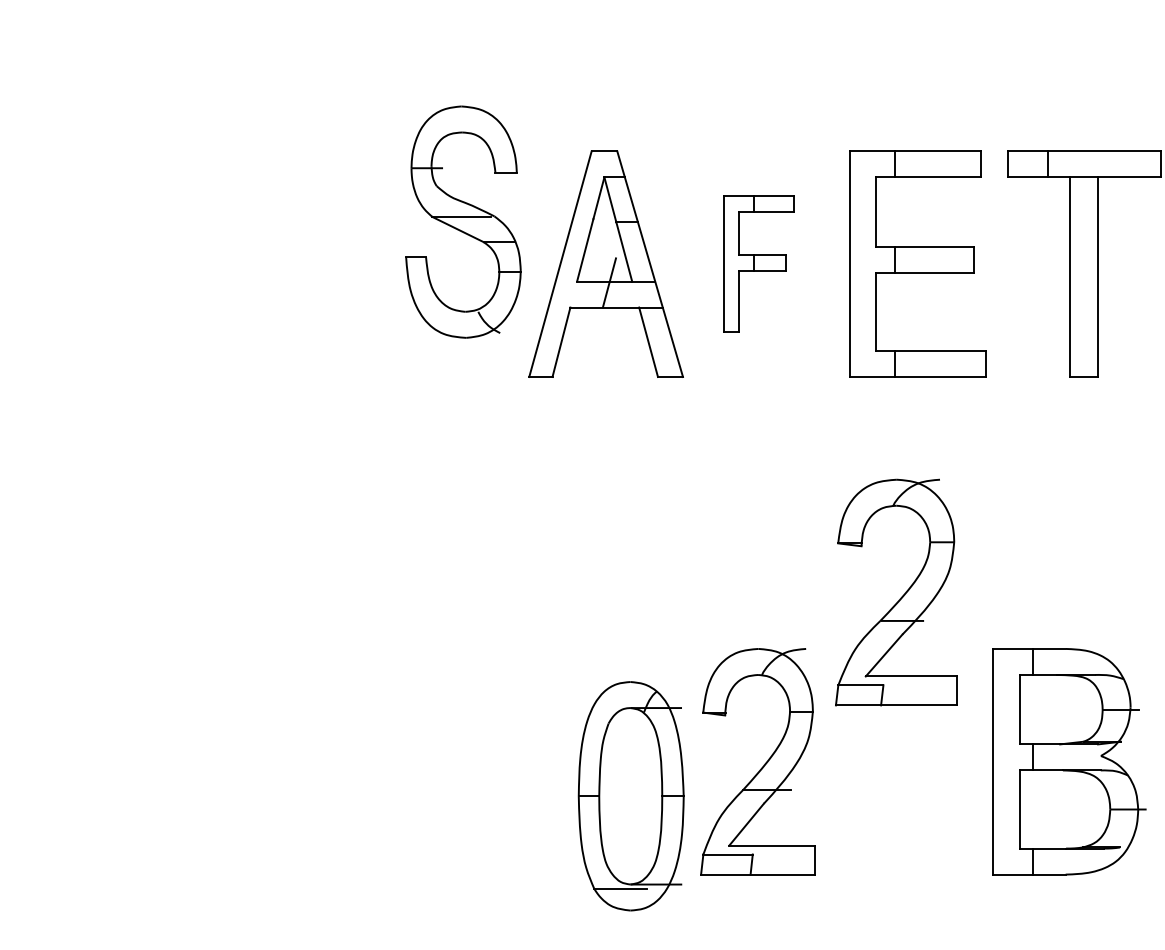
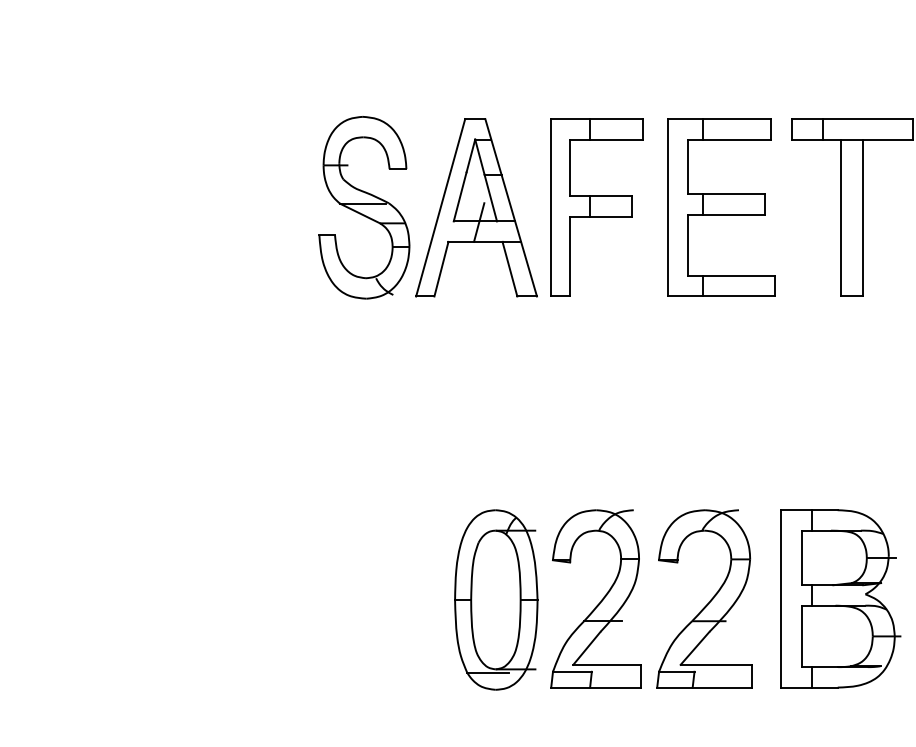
part: (463, 221) -> (364, 207), moved
part: (758, 263) -> (596, 207), size x1.67
part: (896, 592) -> (704, 598), moved
part: (631, 795) -> (496, 599), moved

